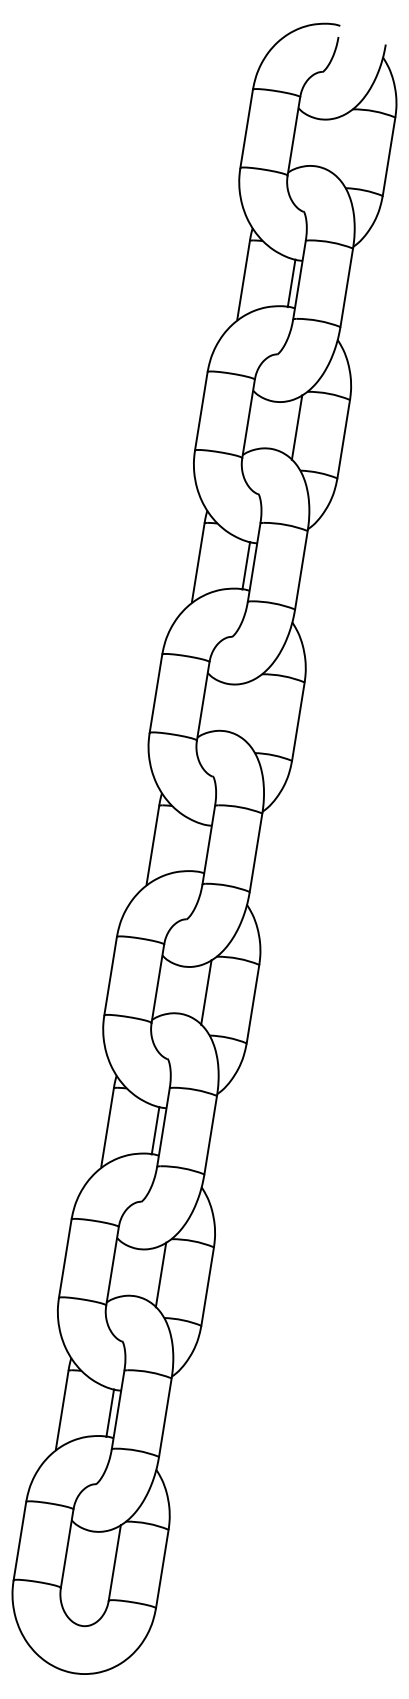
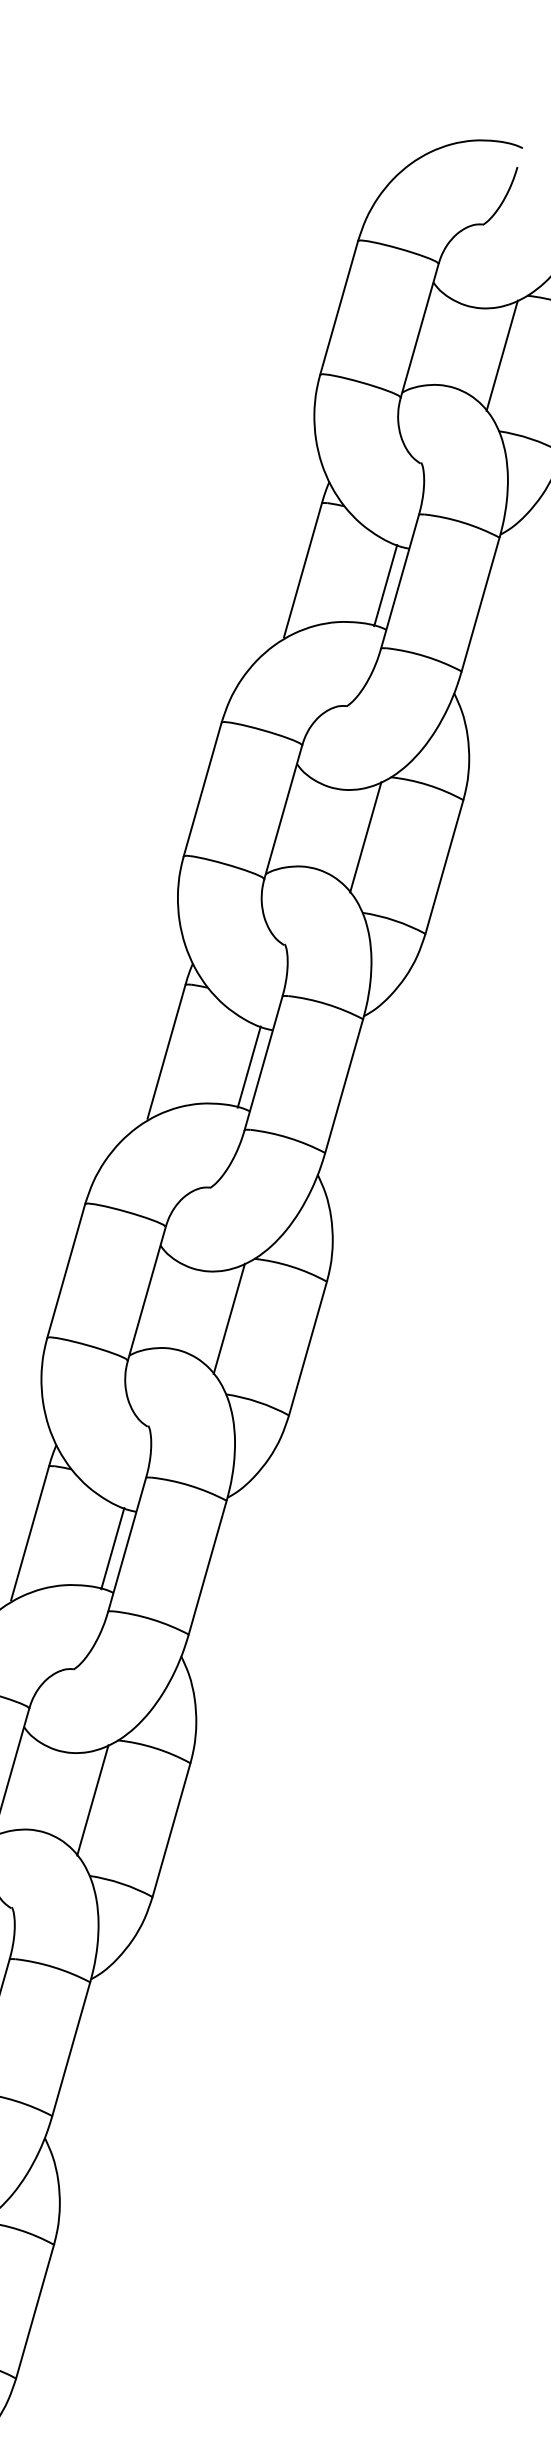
line: (342, 144) -> (502, 354), added
line: (251, 709) -> (229, 1317), added
line: (200, 848) -> (112, 1549), added

